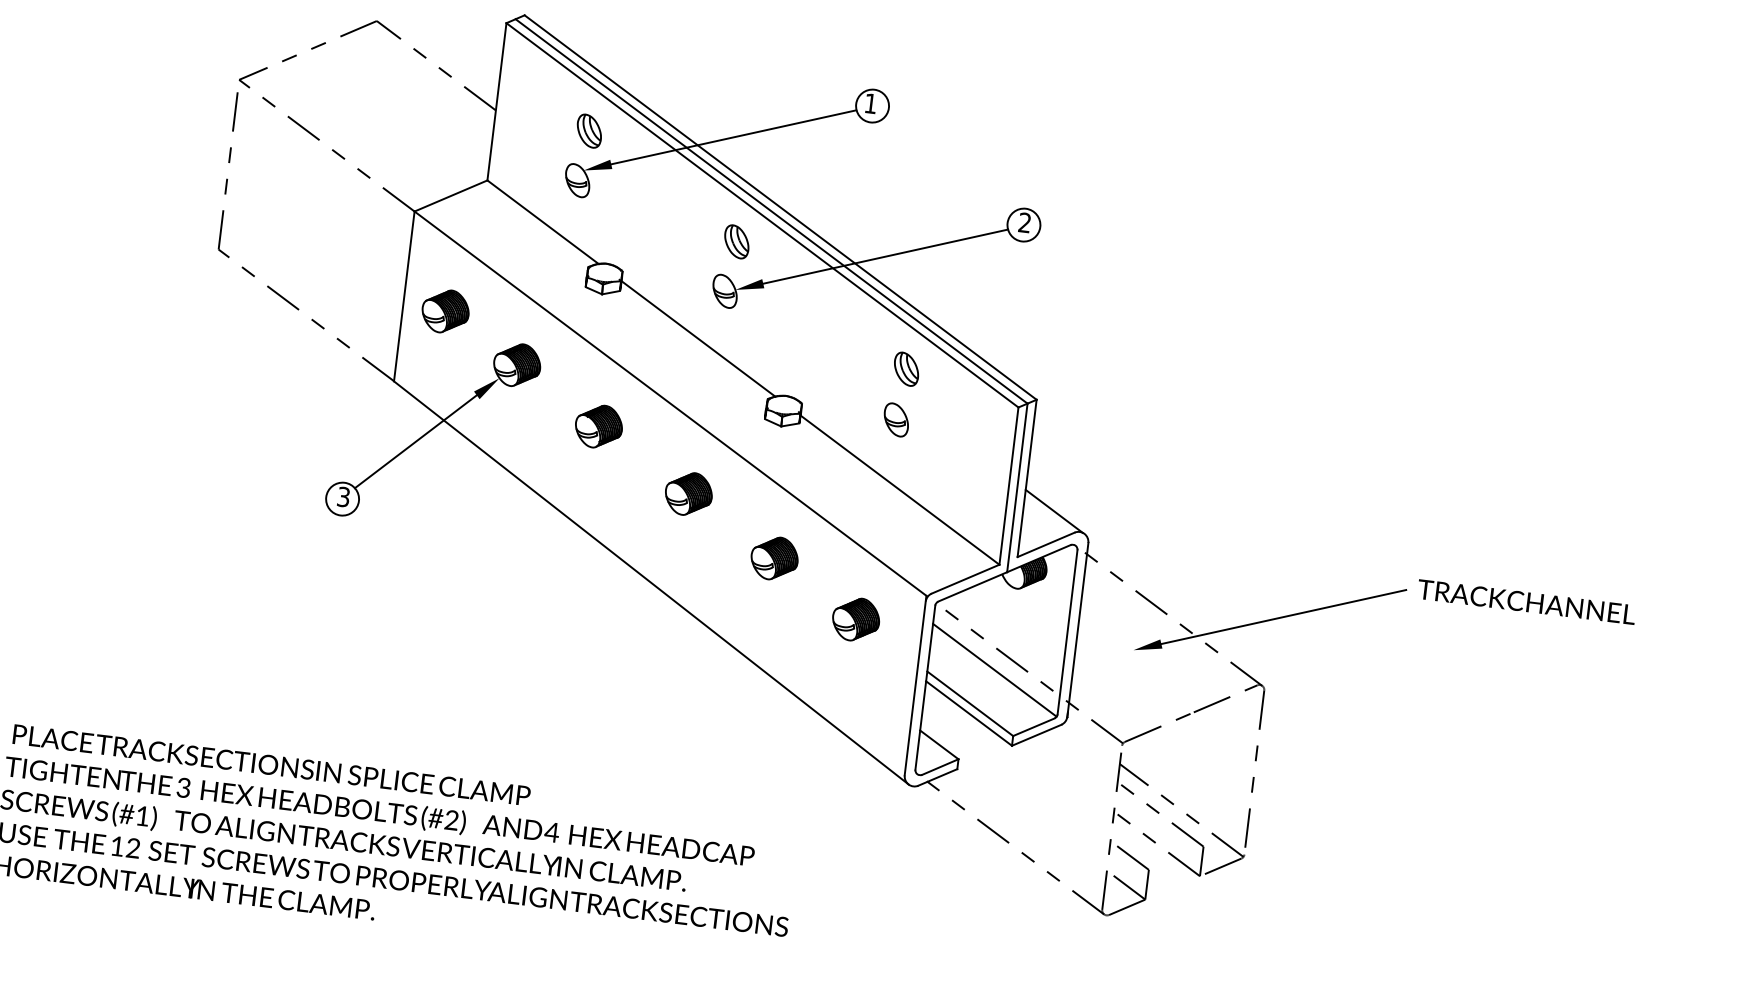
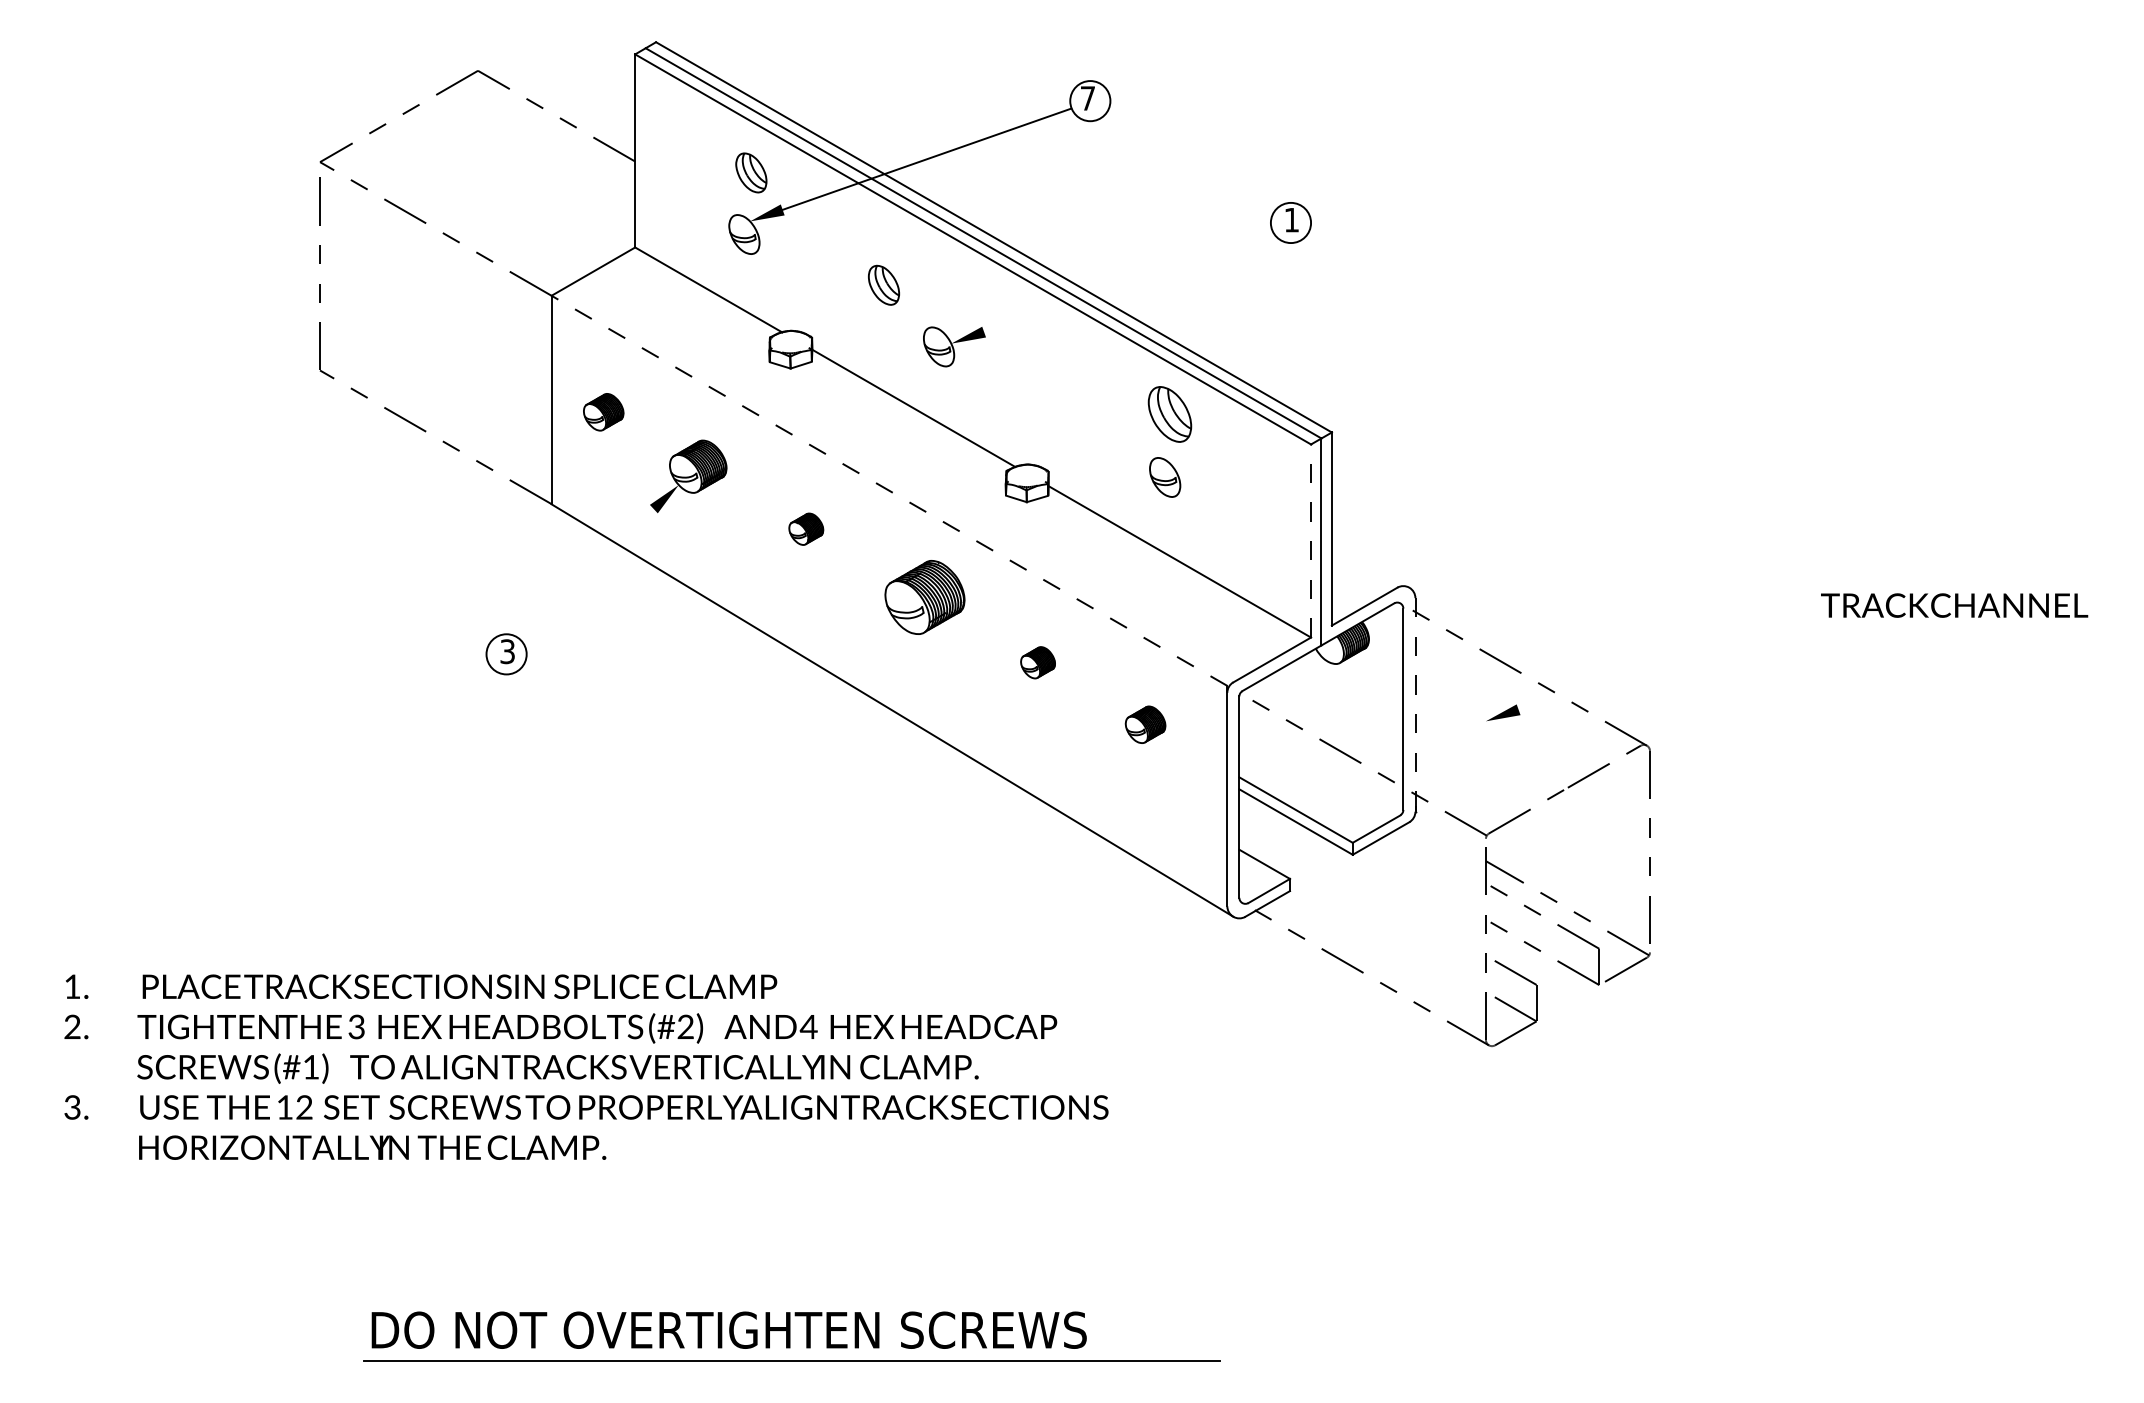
text: (870, 103) -> (1087, 98), 1 -> 7
text: (1024, 222) -> (1291, 219), 2 -> 1
part: (736, 241) -> (883, 284), moved
line: (885, 256) -> (1128, 281), removed
part: (445, 311) -> (603, 412), size x0.7
part: (906, 369) -> (1169, 414), size x1.4
line: (669, 403) -> (888, 490), solid -> dashed
part: (599, 427) -> (806, 529), size x0.6
line: (415, 441) -> (586, 574), removed
line: (1009, 486) -> (1311, 541), solid -> dashed
part: (688, 494) -> (924, 597), size x1.4
line: (1054, 511) -> (1369, 564), removed
part: (774, 558) -> (1037, 662), size x0.6
line: (1283, 616) -> (1662, 658), removed
part: (856, 619) -> (1145, 724), size x0.7
line: (1077, 629) -> (1415, 704), solid -> dashed
line: (994, 669) -> (1320, 765), removed

